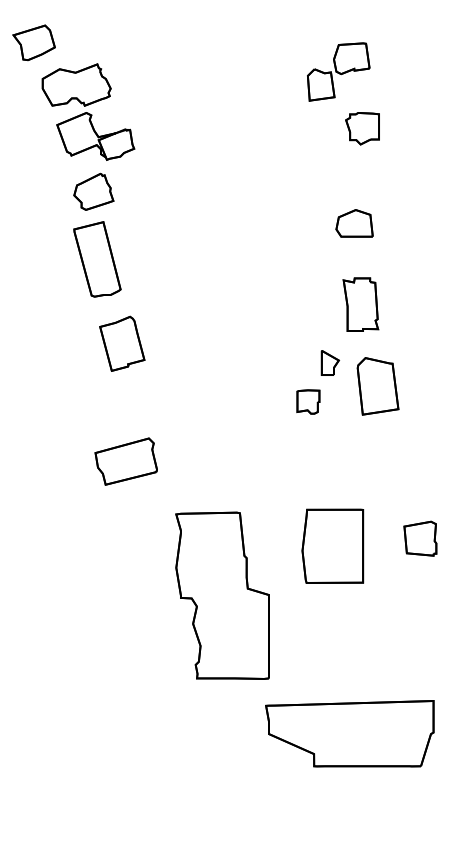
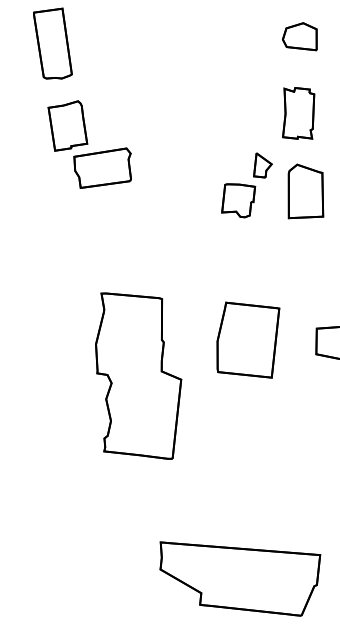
part: (308, 401) -> (238, 200), size x1.43
part: (125, 461) -> (101, 167), moved
part: (349, 733) -> (237, 577), moved

